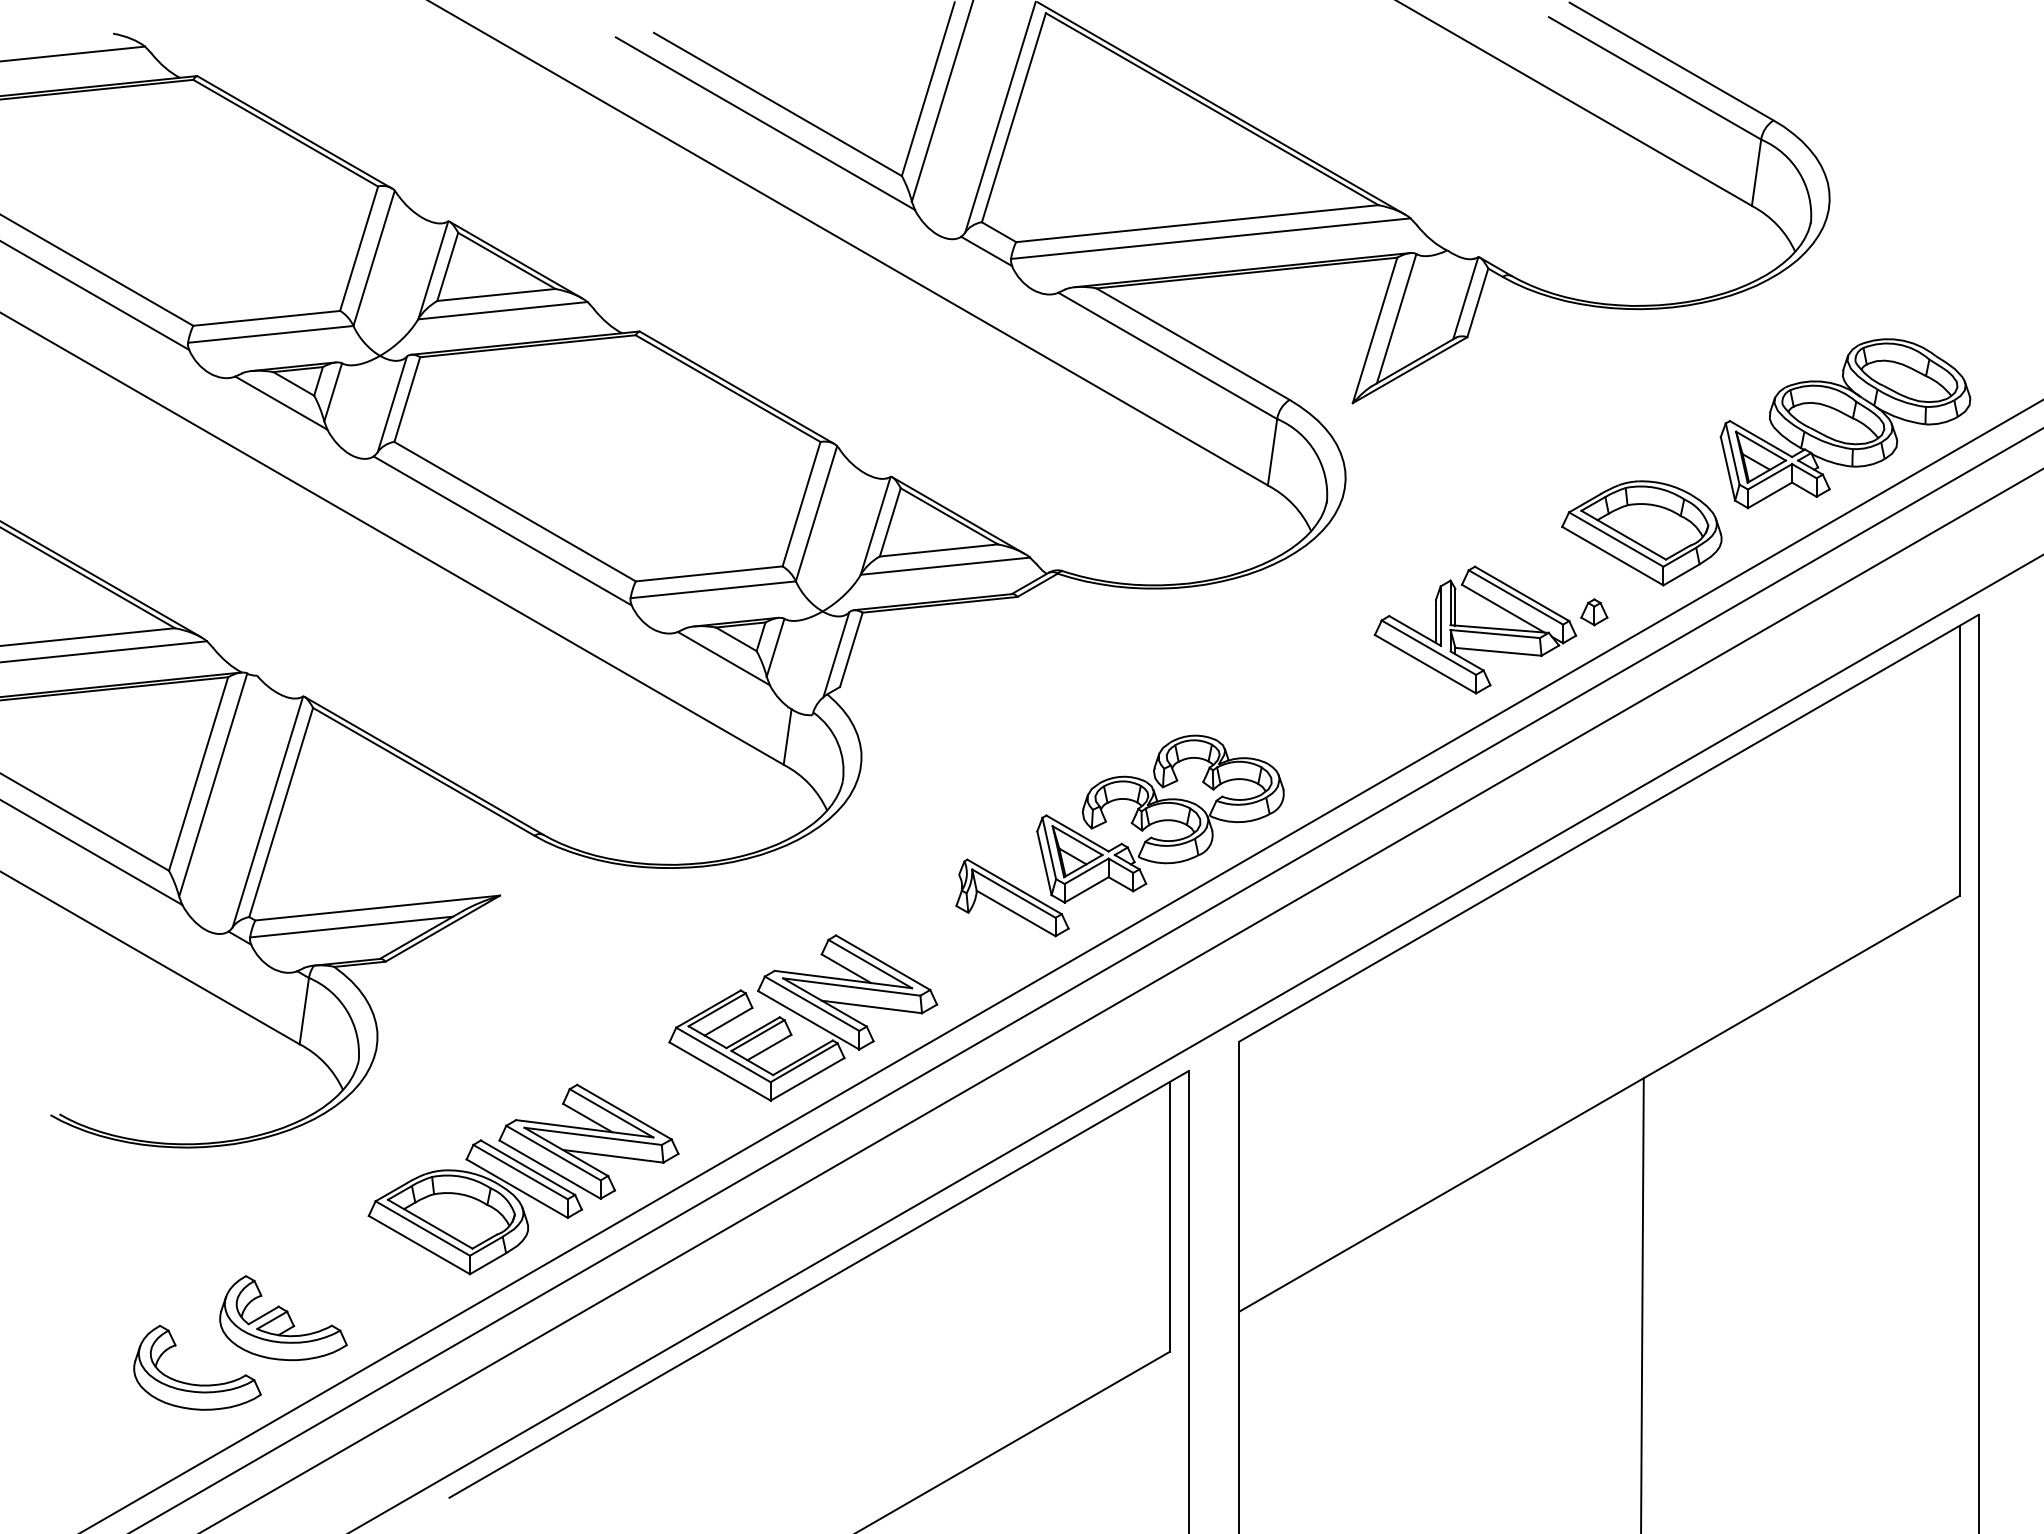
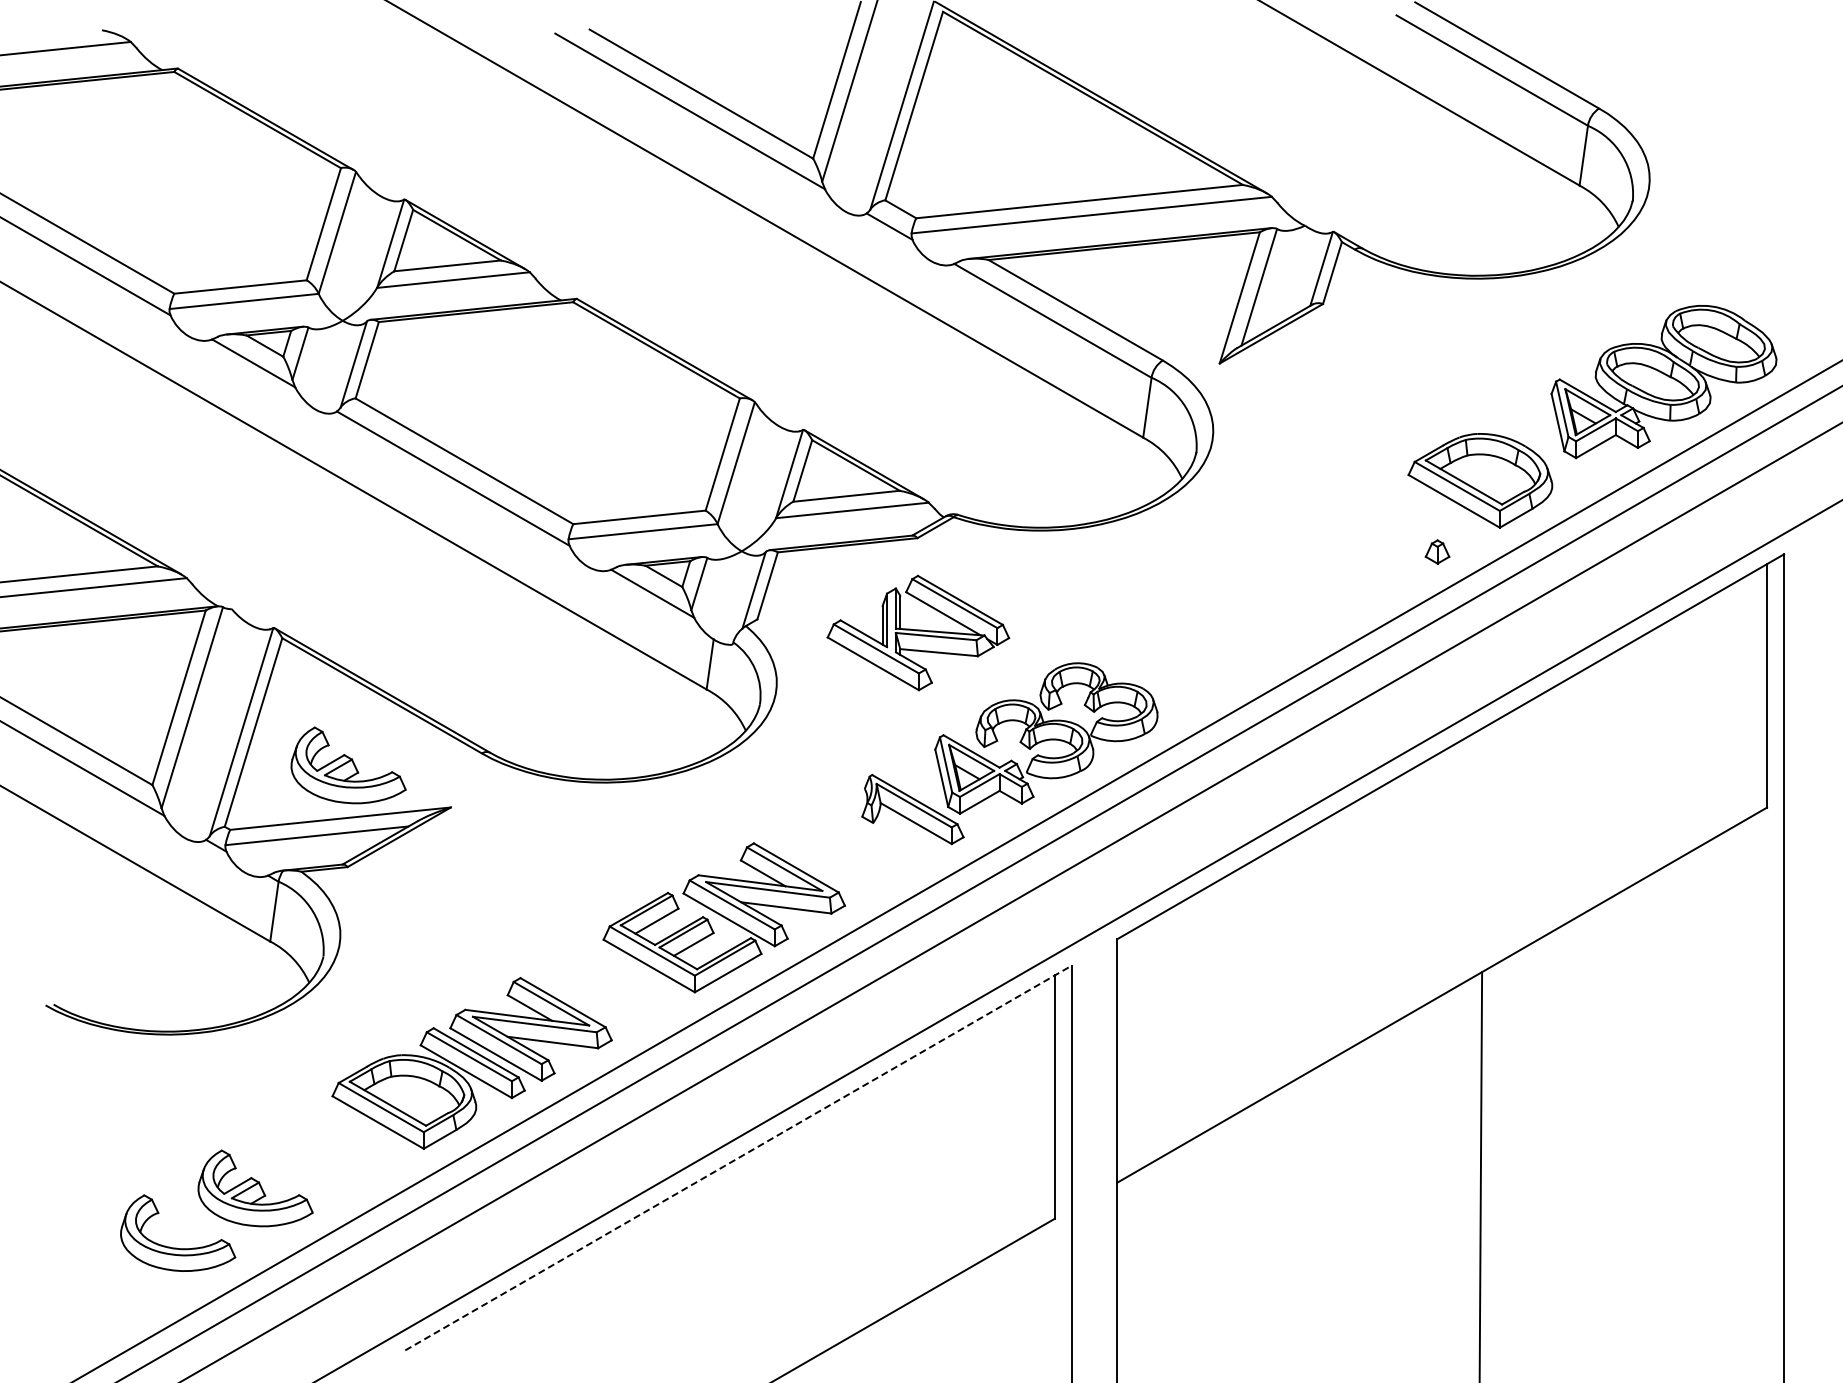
part: (1475, 629) -> (918, 632), moved
part: (386, 849) -> (348, 765), added
line: (819, 1283) -> (738, 1157), solid -> dashed

